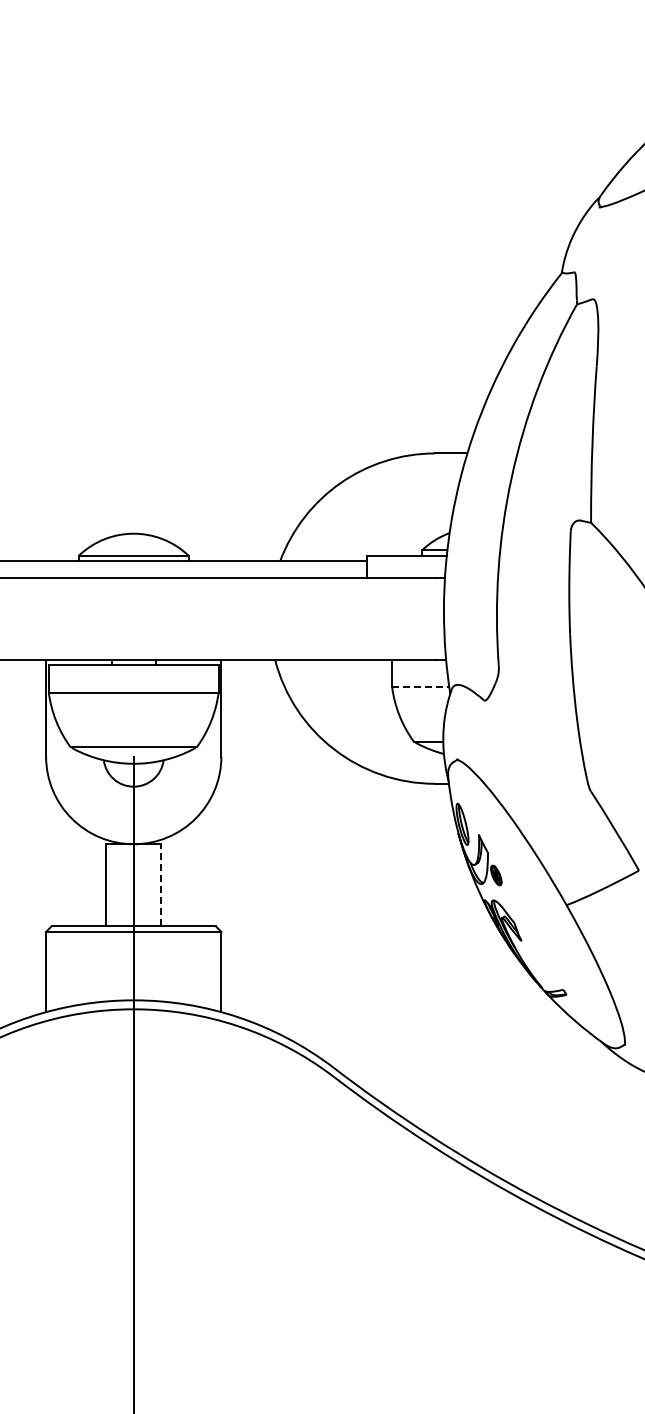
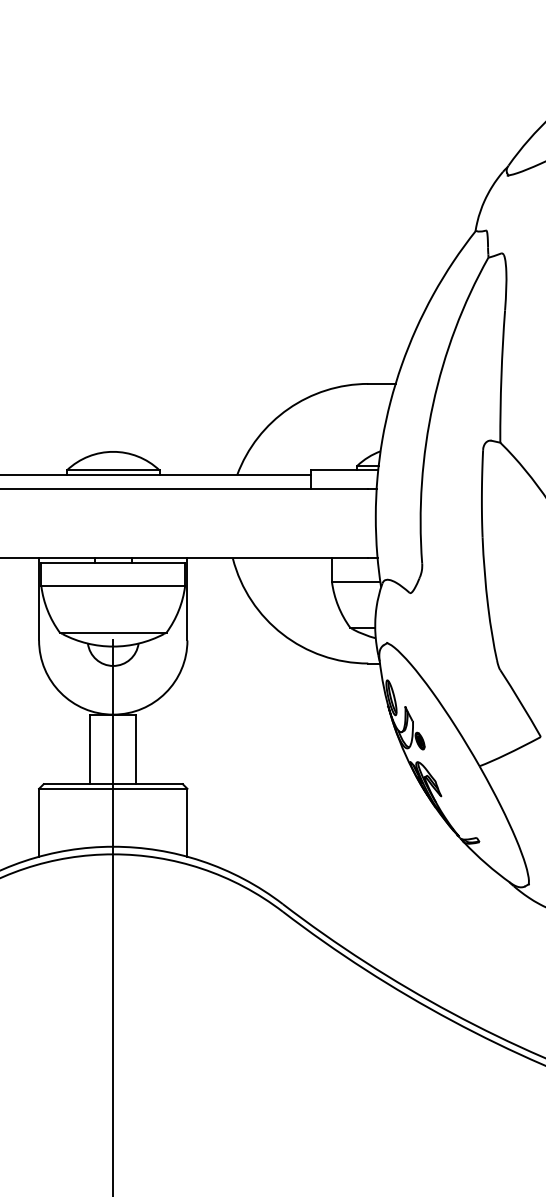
line: (420, 687) -> (355, 581), dashed -> solid
line: (161, 884) -> (136, 748), dashed -> solid

